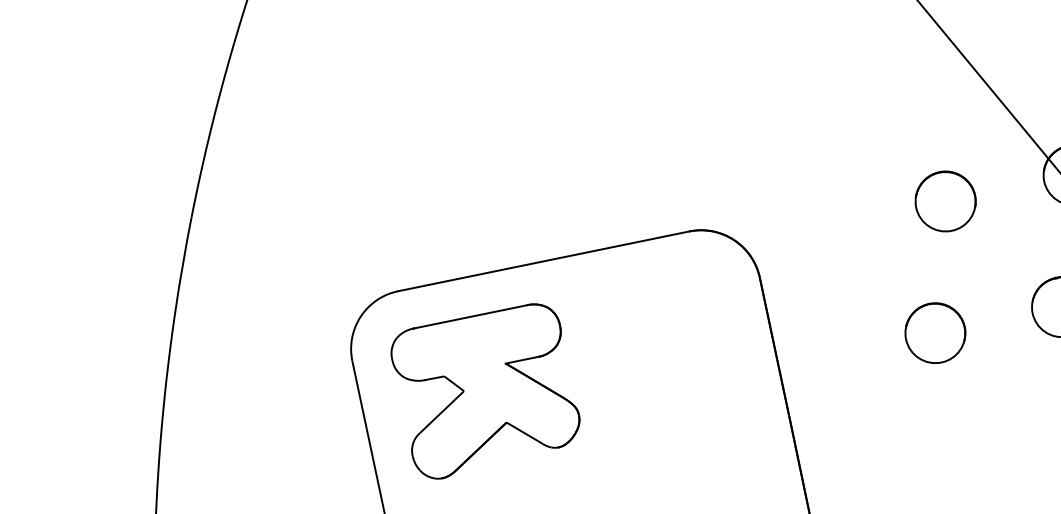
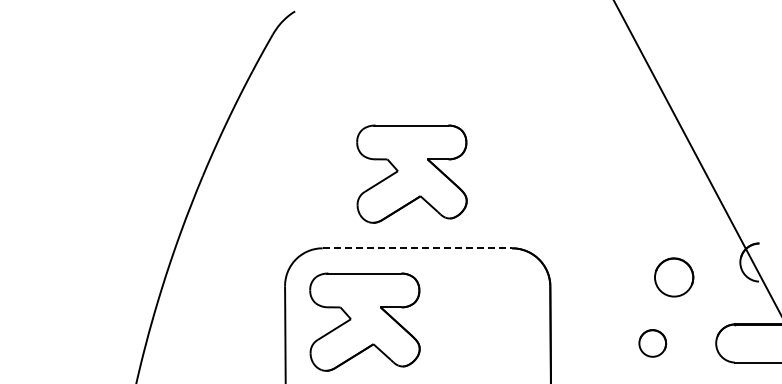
part: (511, 148) -> (411, 173), added
part: (946, 201) -> (674, 277), moved
line: (543, 261) -> (417, 248), solid -> dashed
part: (934, 333) -> (652, 343), size x0.7

